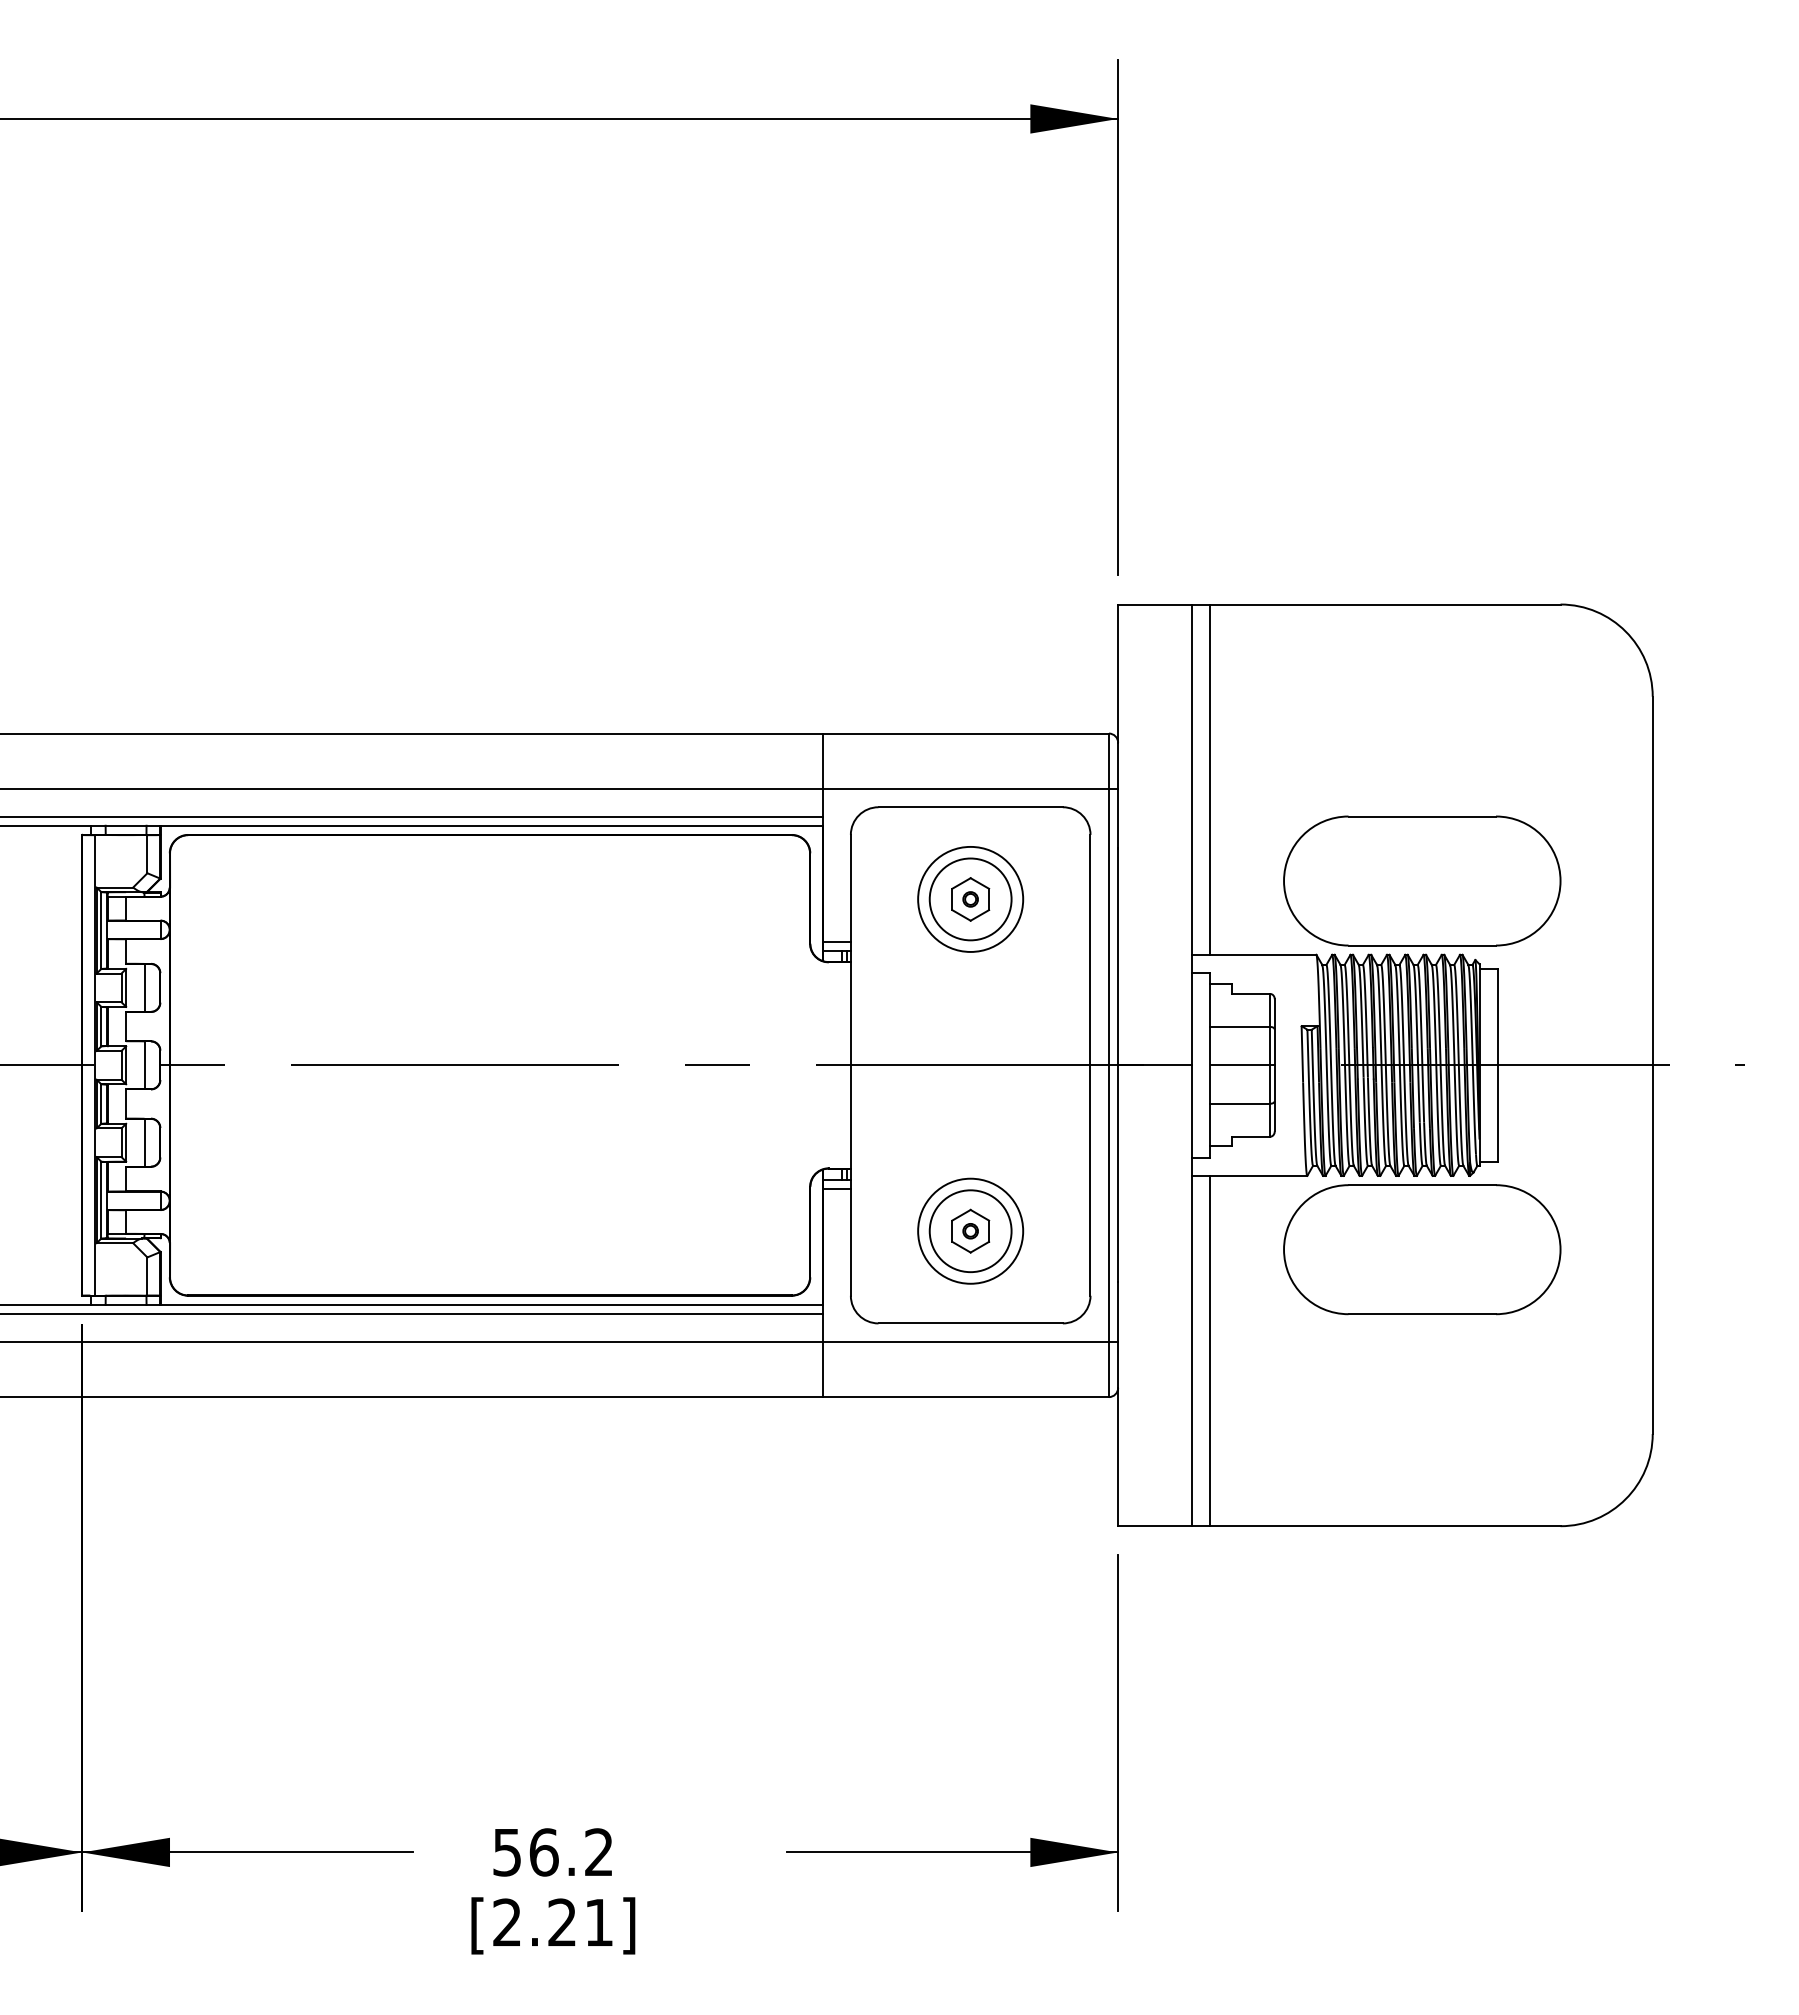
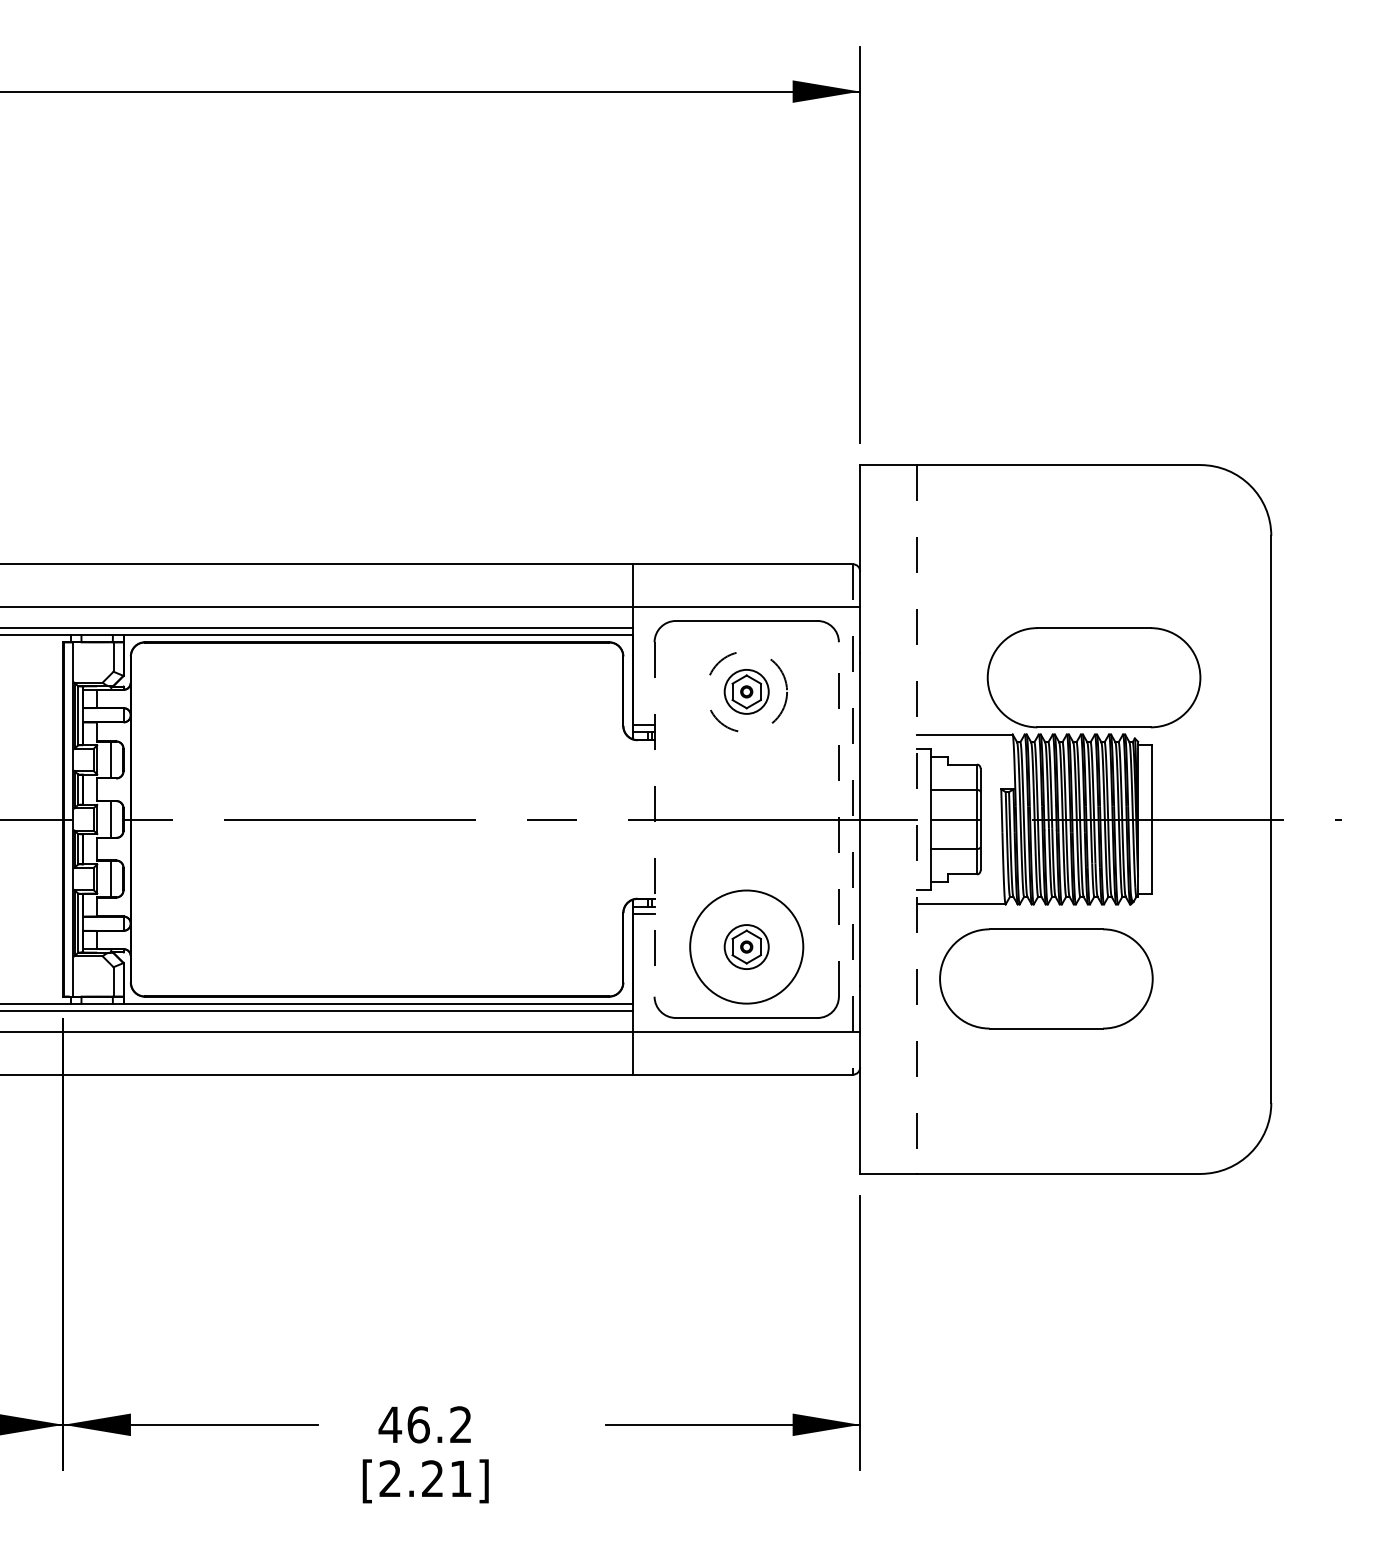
line: (1210, 779) -> (931, 599), removed
circle: (970, 898) -> (746, 691), solid -> dashed
circle: (970, 899) -> (746, 691), size x0.7
line: (1090, 1064) -> (838, 818), solid -> dashed
line: (850, 1065) -> (654, 819), solid -> dashed
line: (1108, 1065) -> (852, 819), solid -> dashed
line: (1191, 1065) -> (916, 819), solid -> dashed
circle: (970, 1230) -> (746, 946), size x1.4
circle: (970, 1231) -> (746, 947), size x0.7
part: (1422, 1249) -> (1046, 978), moved
line: (1210, 1350) -> (931, 1038), removed
text: (506, 1852) -> (389, 1424), 56.2 -> 46.2

